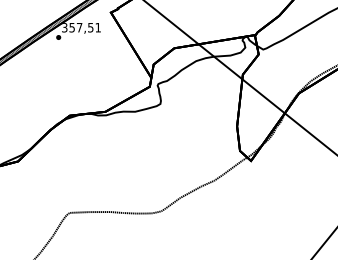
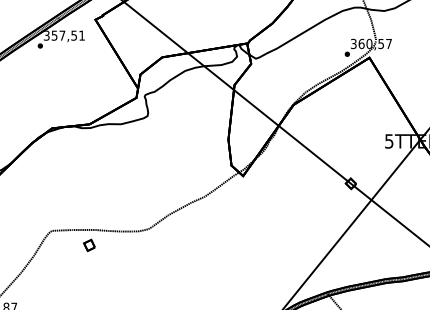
part: (105, 226) -> (89, 245), added

